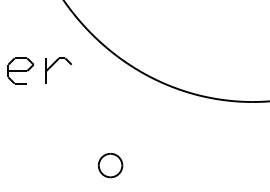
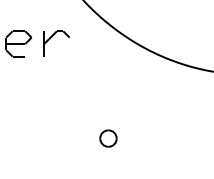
part: (110, 165) -> (108, 138), size x0.7

